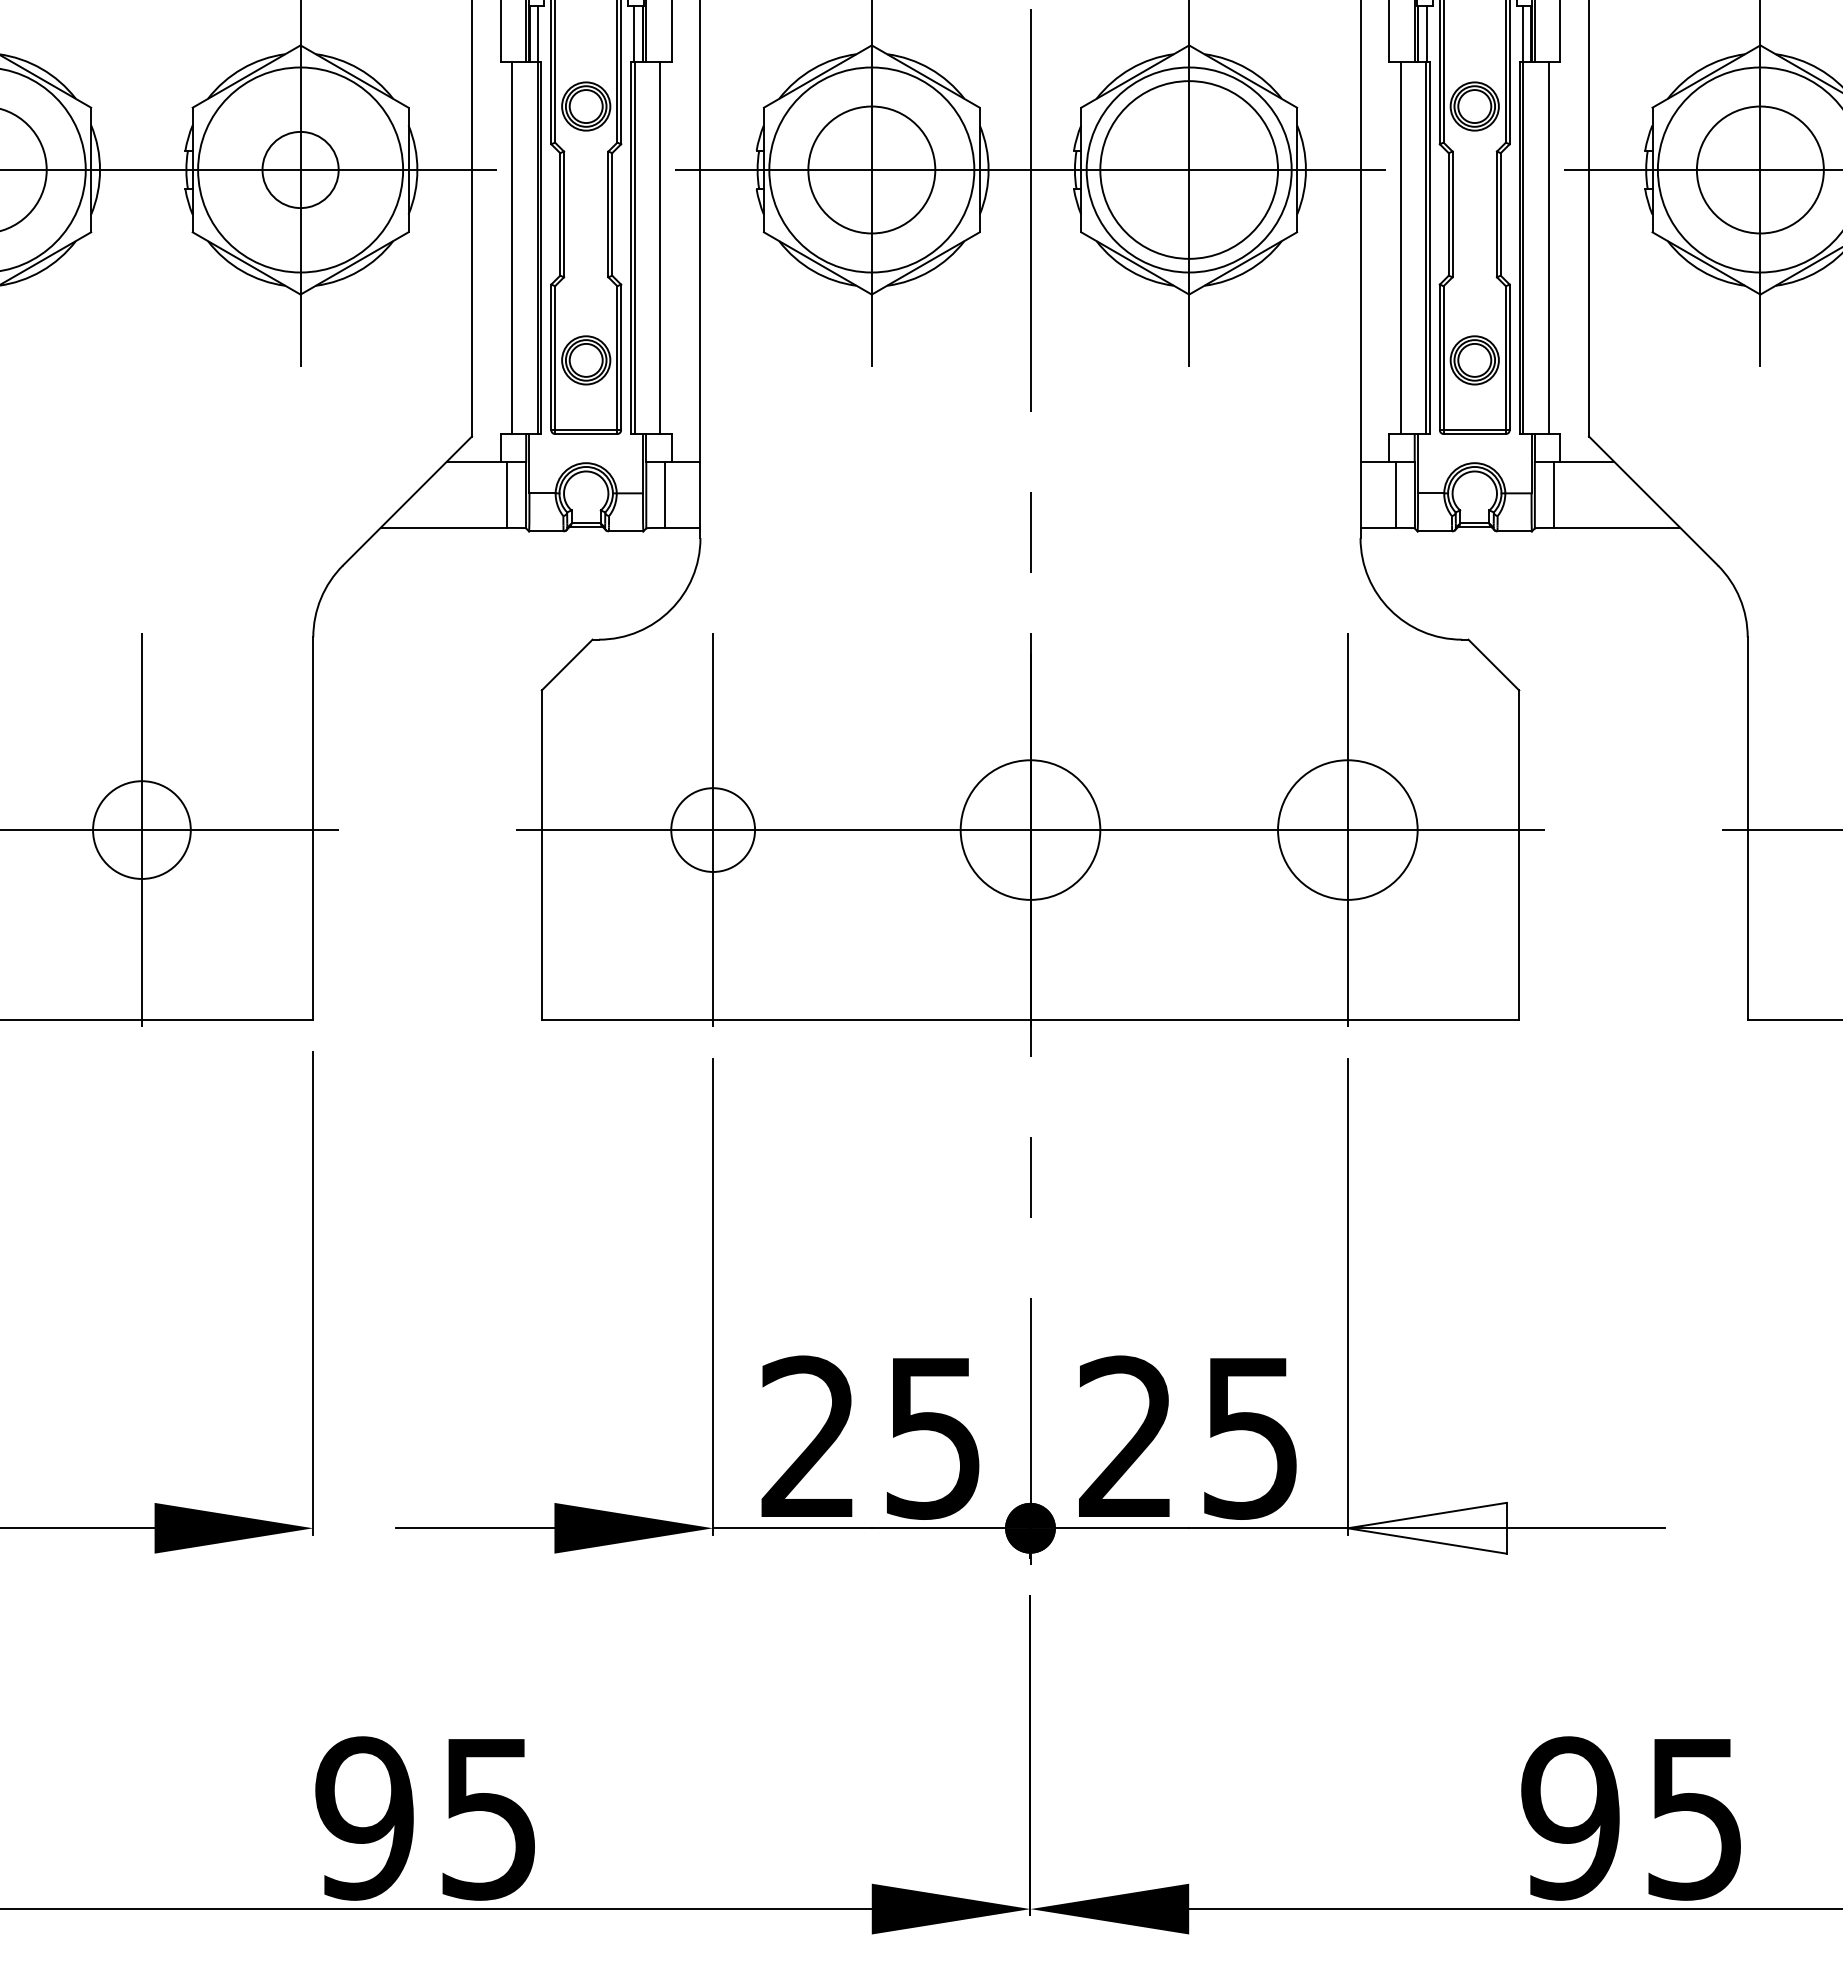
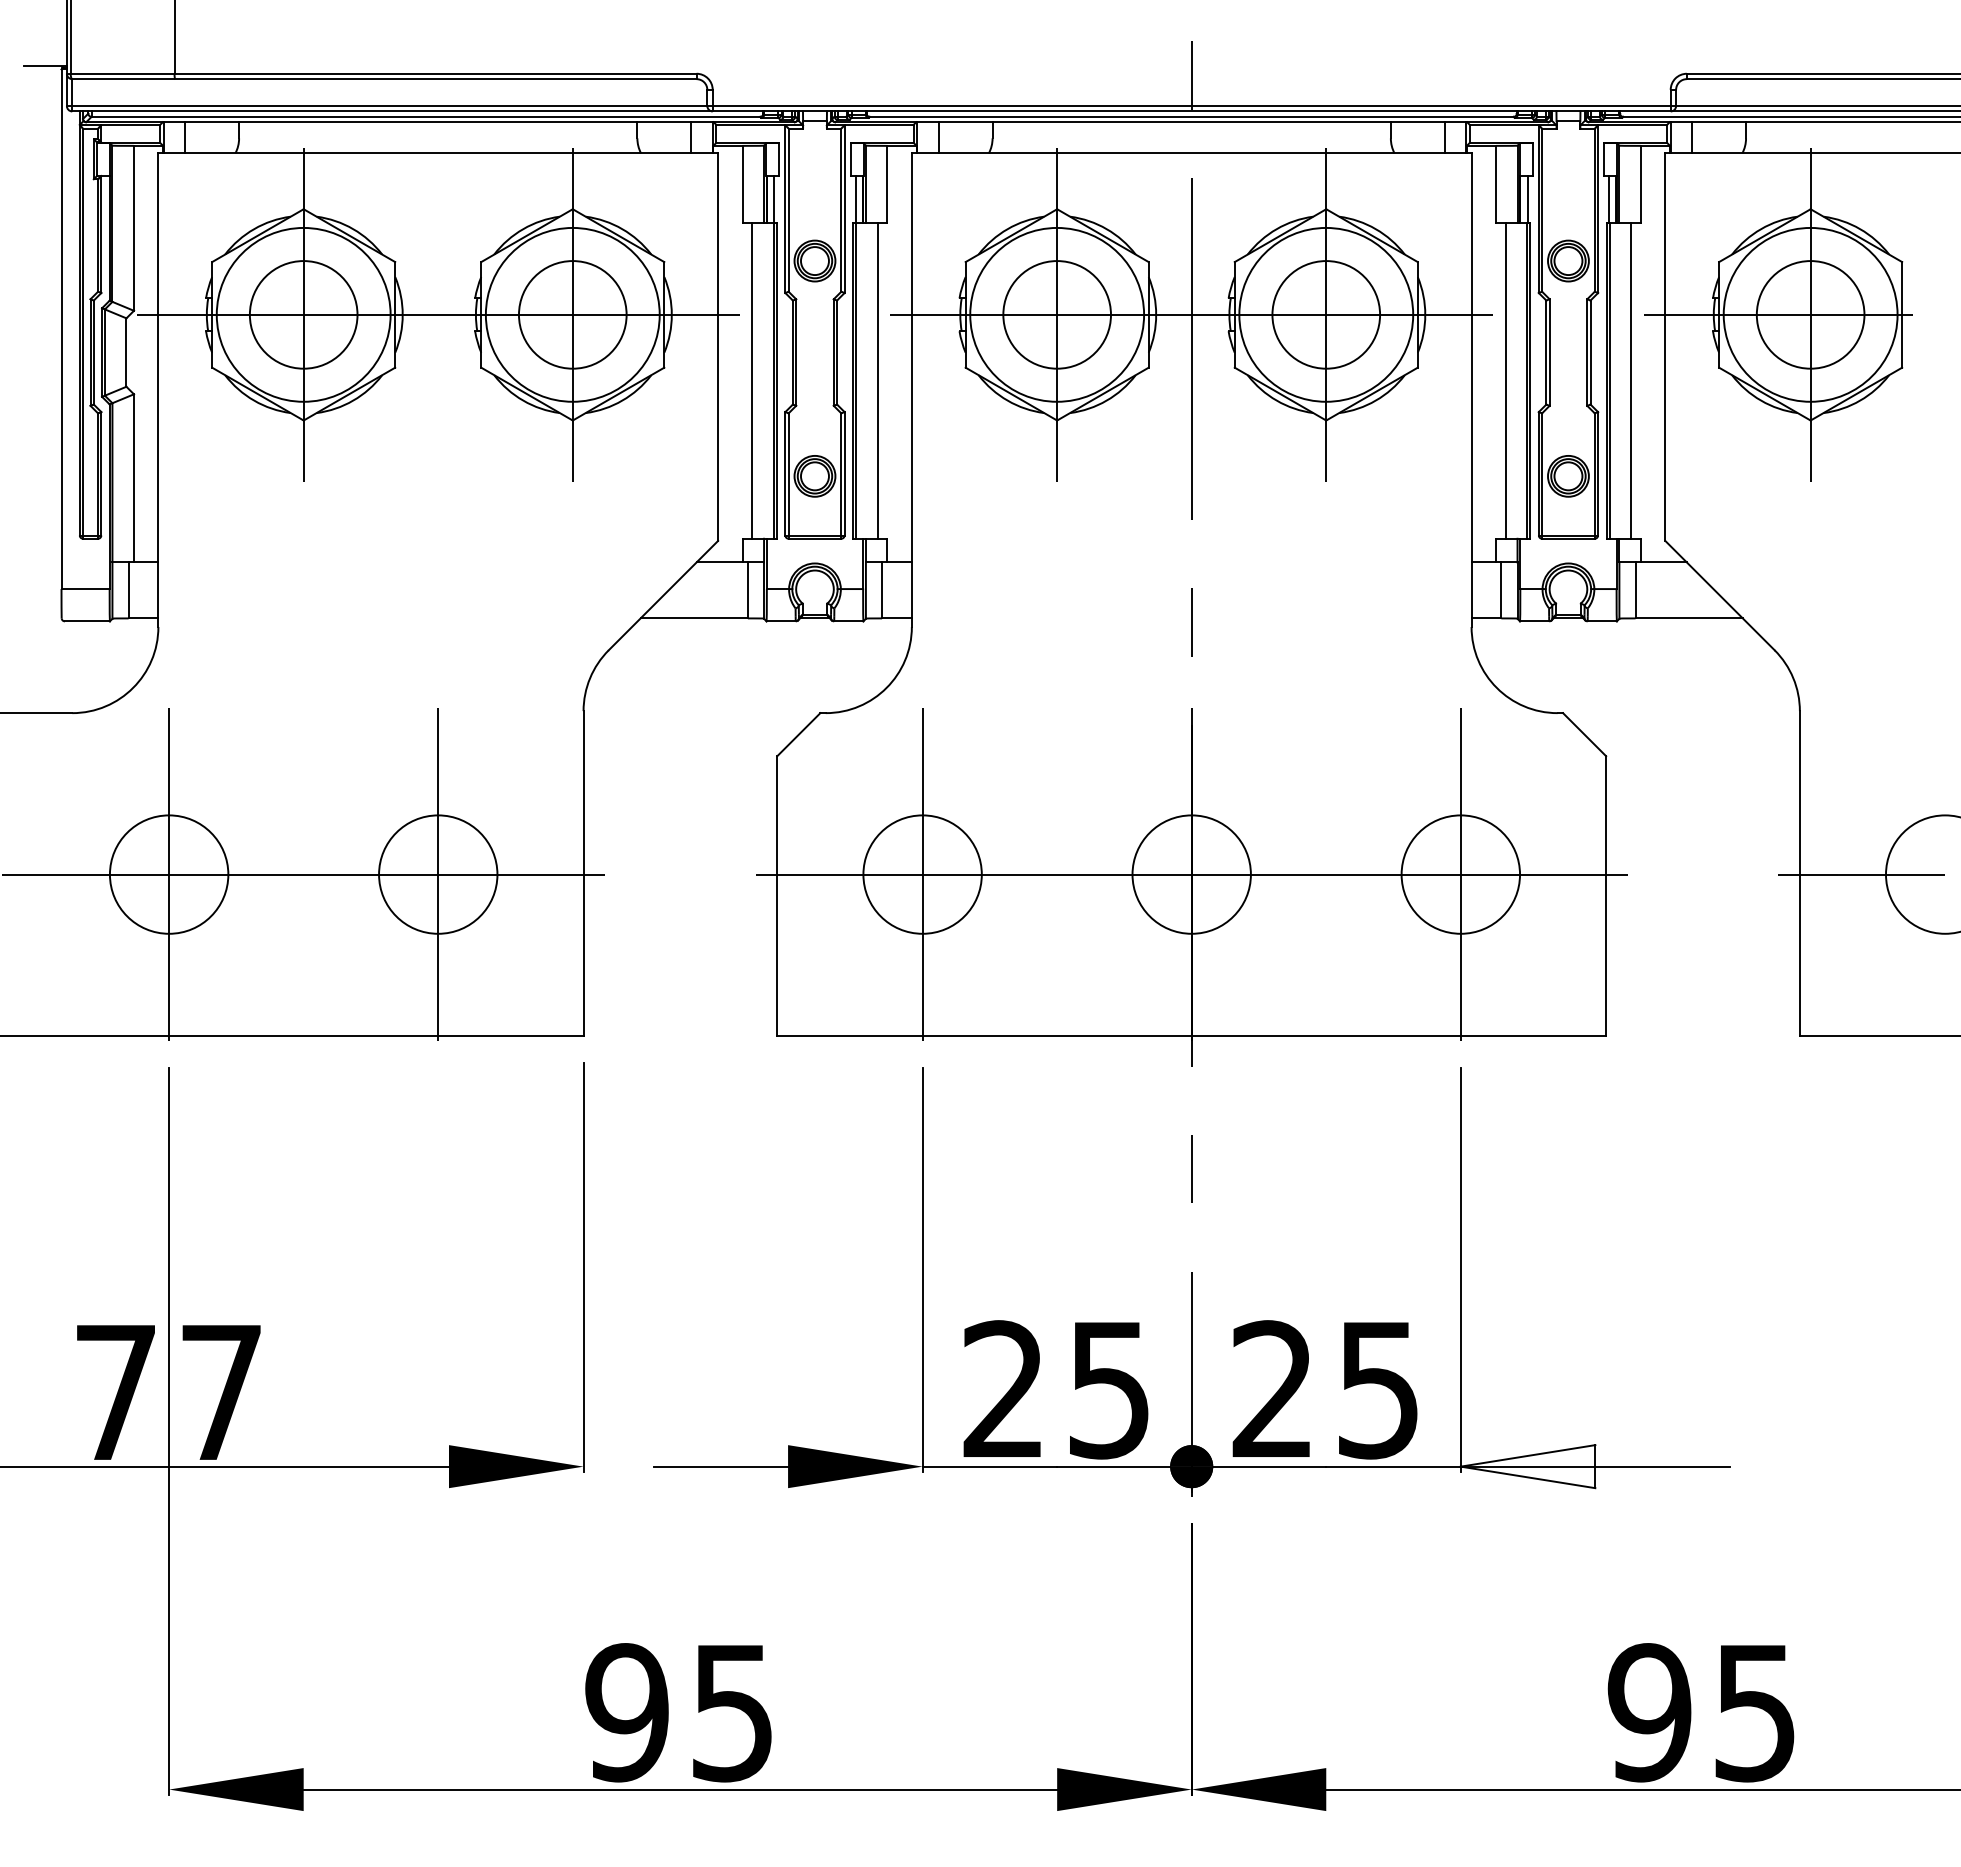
circle: (300, 169) -> (572, 314), size x1.67
circle: (1189, 169) -> (1326, 314), size x0.71
circle: (142, 829) -> (438, 874), size x1.43
circle: (713, 829) -> (922, 874), size x1.67

